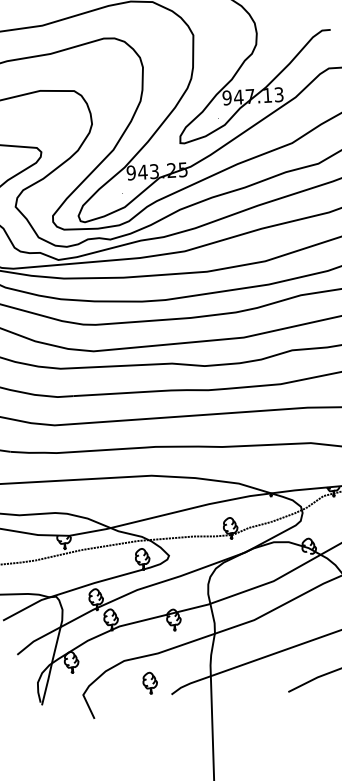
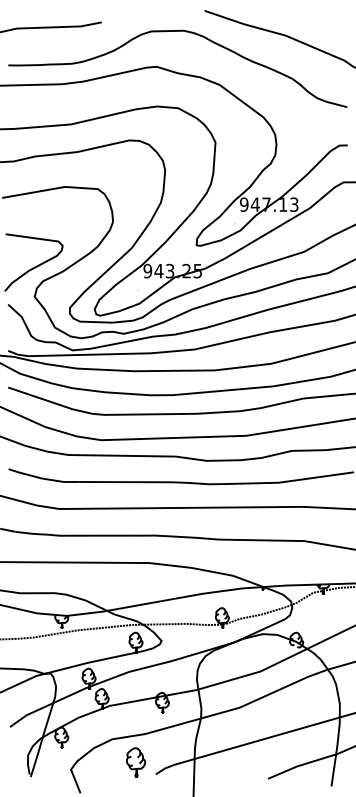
part: (149, 682) -> (135, 761), size x1.4

